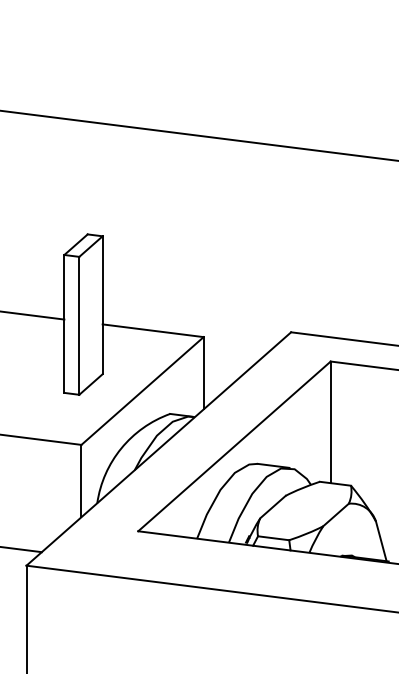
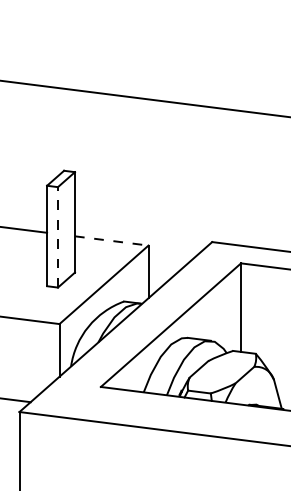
line: (79, 325) -> (58, 237), solid -> dashed
line: (153, 330) -> (112, 240), solid -> dashed

